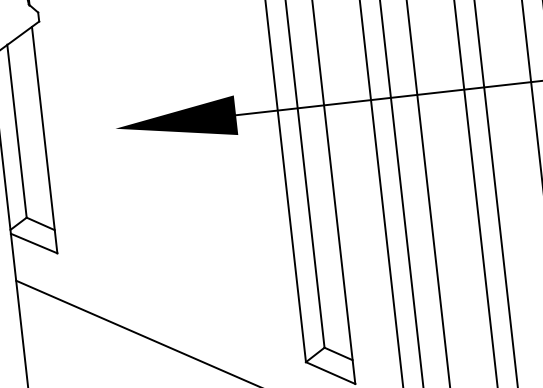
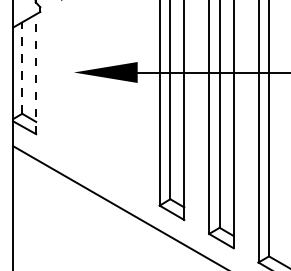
line: (17, 132) -> (22, 68), solid -> dashed
line: (45, 140) -> (36, 74), solid -> dashed

